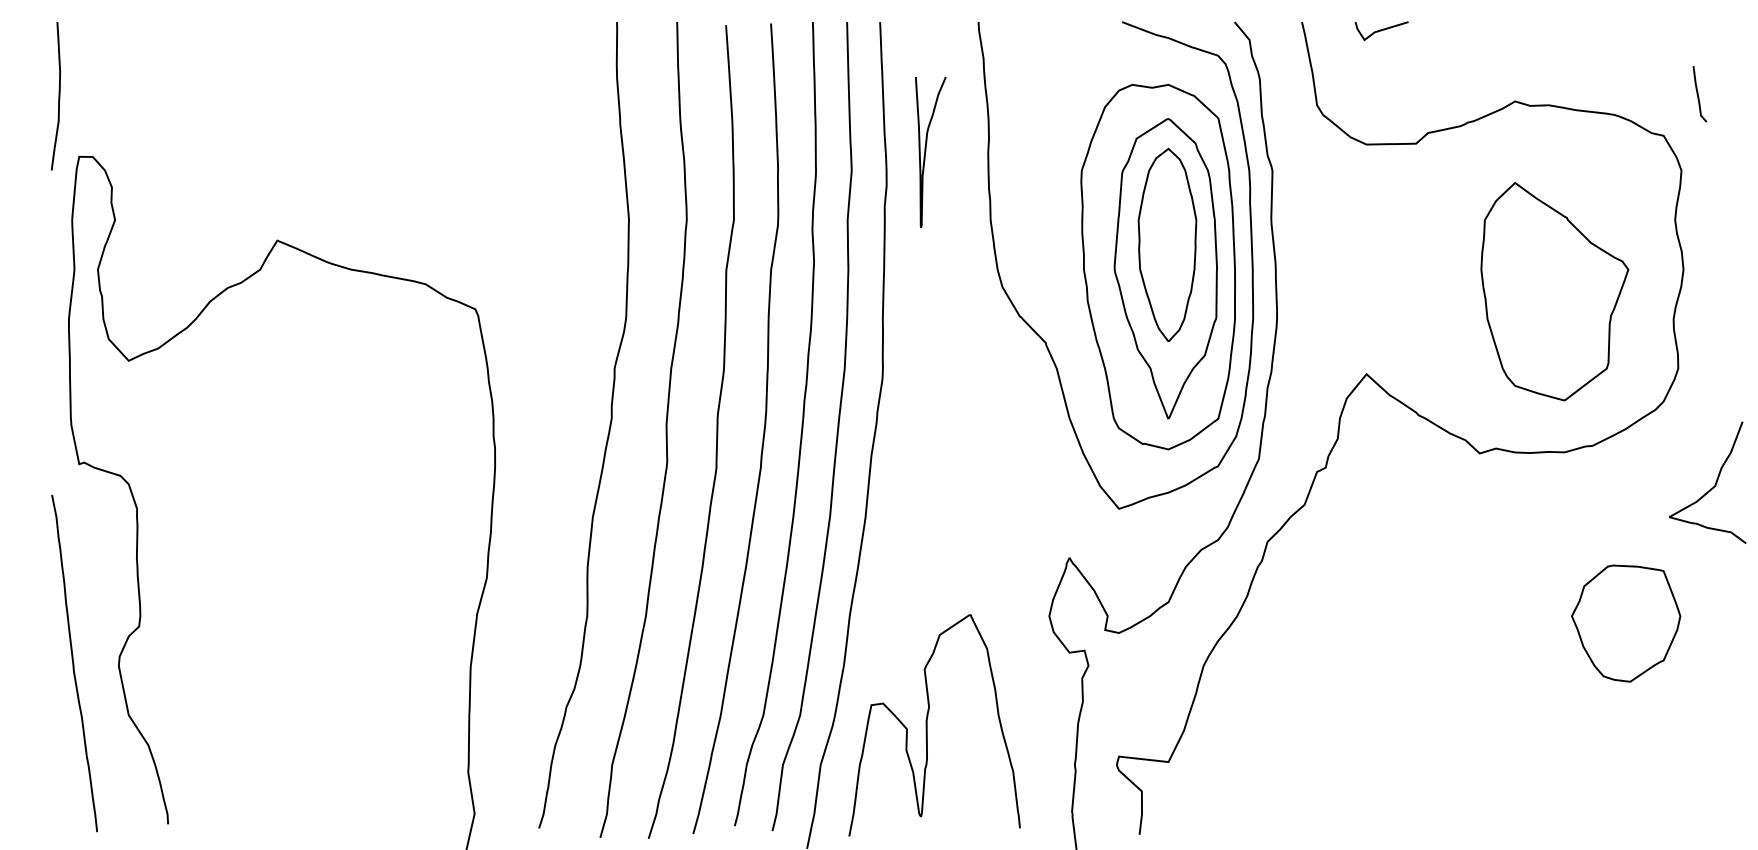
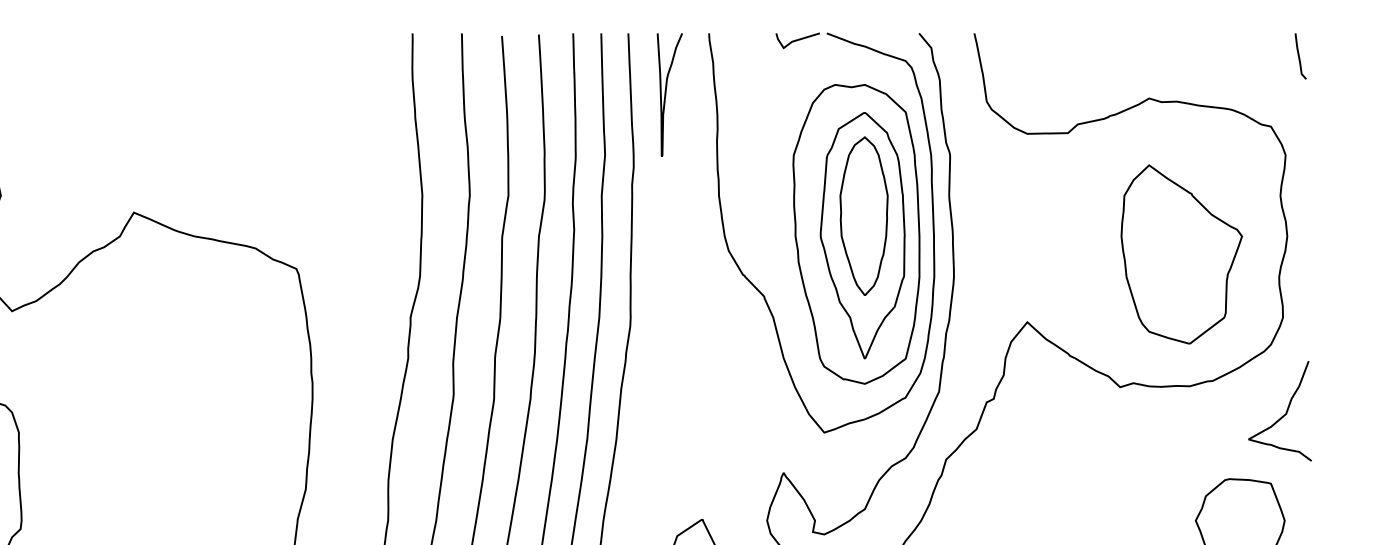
line: (1381, 31) -> (797, 41), moved
line: (1698, 94) -> (1299, 56), moved
curve: (926, 151) -> (666, 94), moved
curve: (1710, 488) -> (1282, 415), moved

